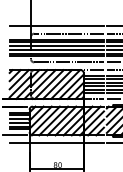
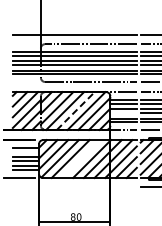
line: (57, 84) -> (75, 111), solid -> dashed
line: (93, 86) -> (123, 113), removed
line: (19, 115) -> (25, 151), removed
line: (61, 120) -> (81, 158), removed
line: (56, 142) -> (74, 187), removed

